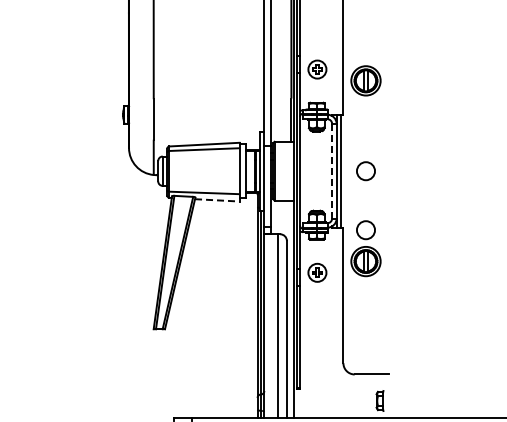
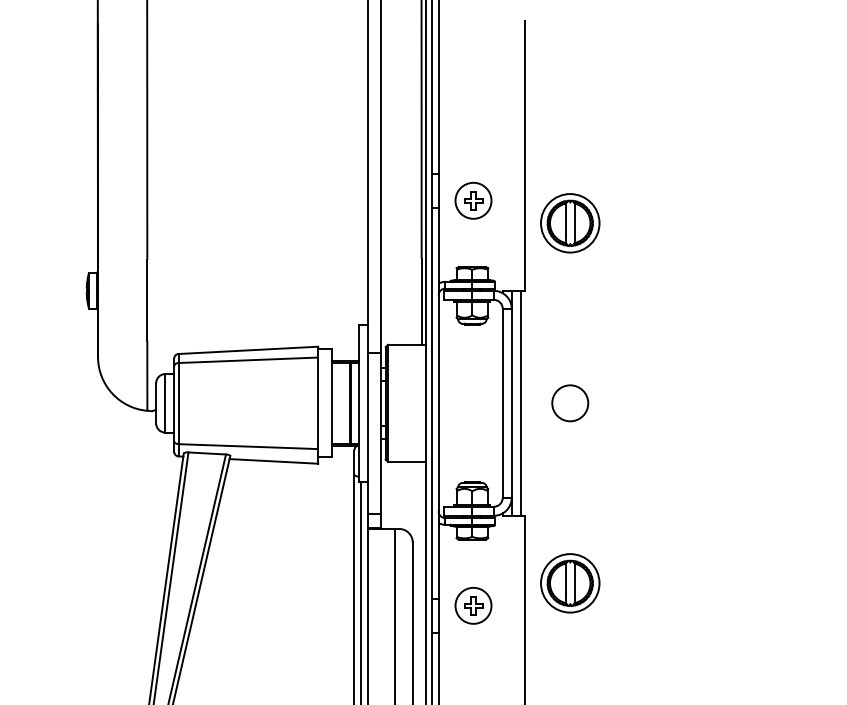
line: (332, 171) -> (503, 403), dashed -> solid
line: (217, 200) -> (274, 461), dashed -> solid
circle: (365, 230) -> (569, 521), removed

